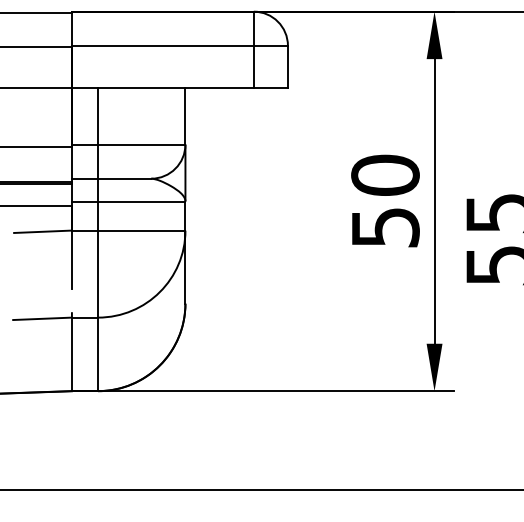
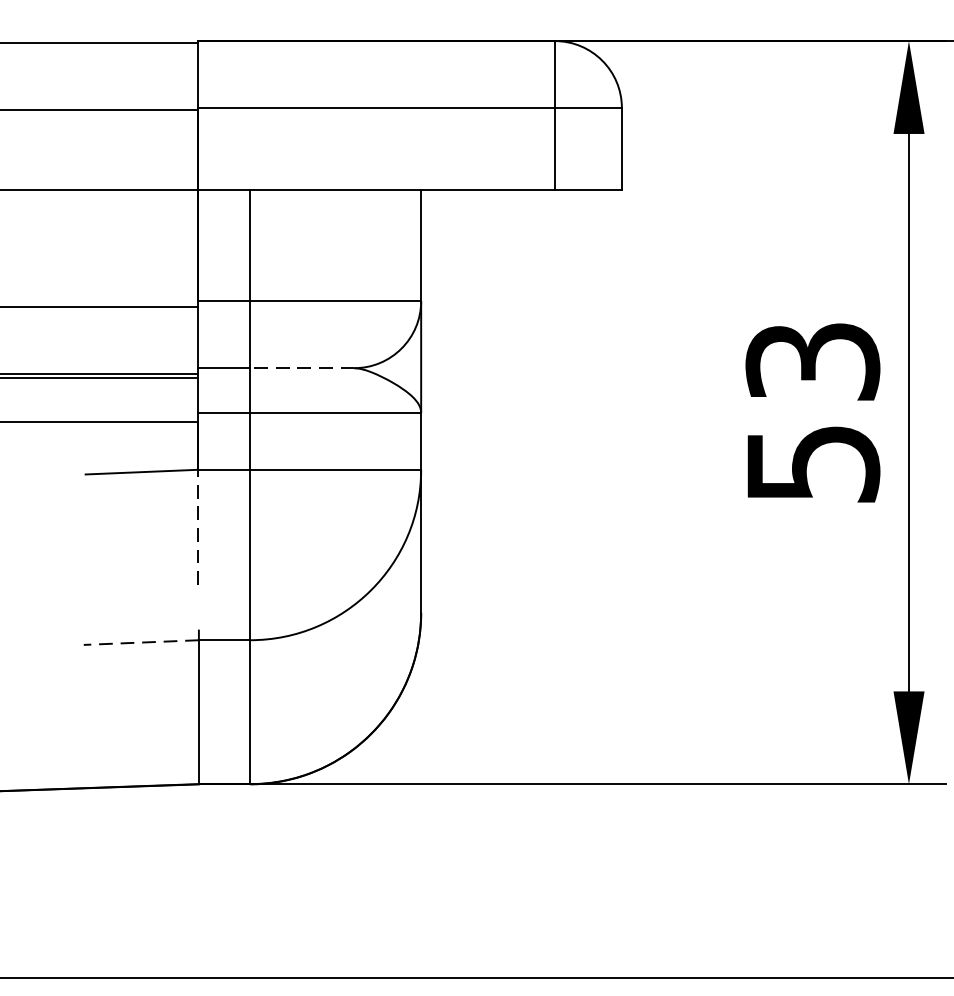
text: (385, 174) -> (812, 359), 50 -> 53
line: (124, 178) -> (301, 367), solid -> dashed
line: (71, 259) -> (198, 526), solid -> dashed
line: (42, 318) -> (141, 641), solid -> dashed

